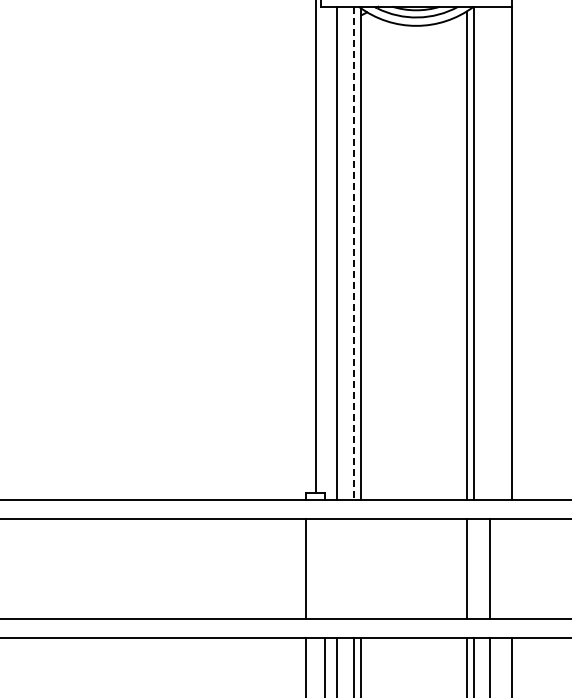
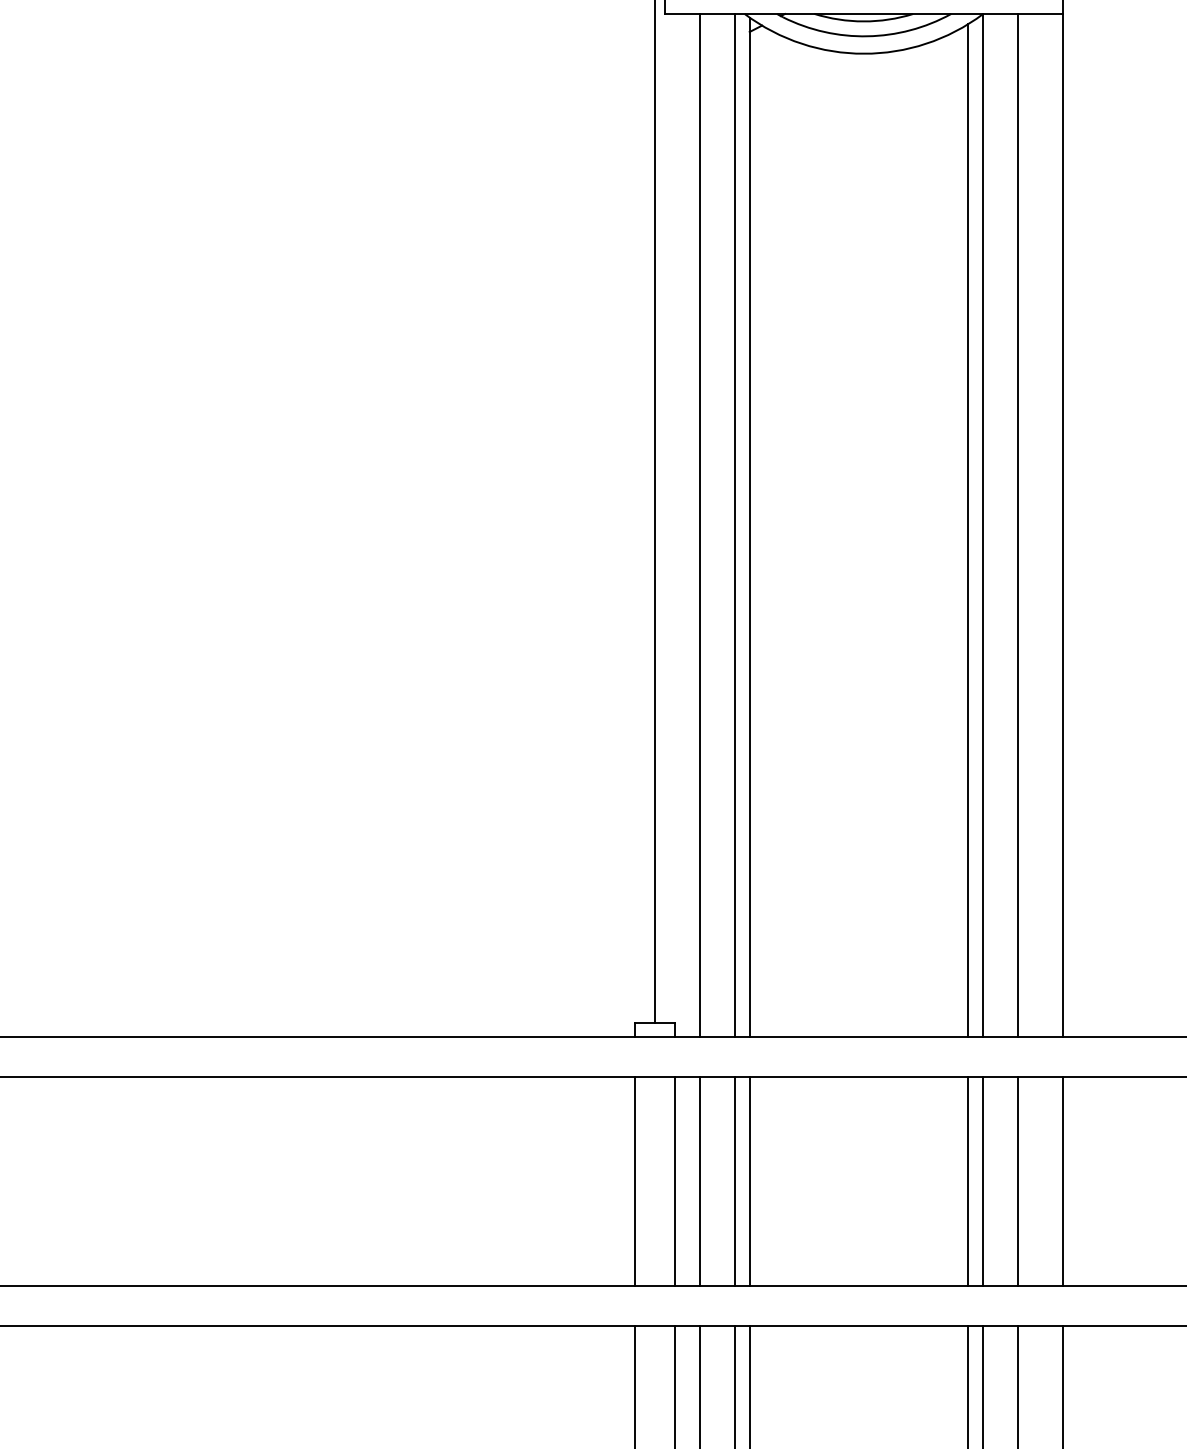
line: (490, 252) -> (1018, 524), added
line: (354, 253) -> (735, 526), dashed -> solid
line: (325, 568) -> (675, 1180), added
line: (337, 568) -> (700, 1180), added
line: (354, 568) -> (735, 1180), added
line: (361, 568) -> (750, 1180), added
line: (473, 568) -> (982, 1180), added
line: (512, 568) -> (1063, 1180), added

